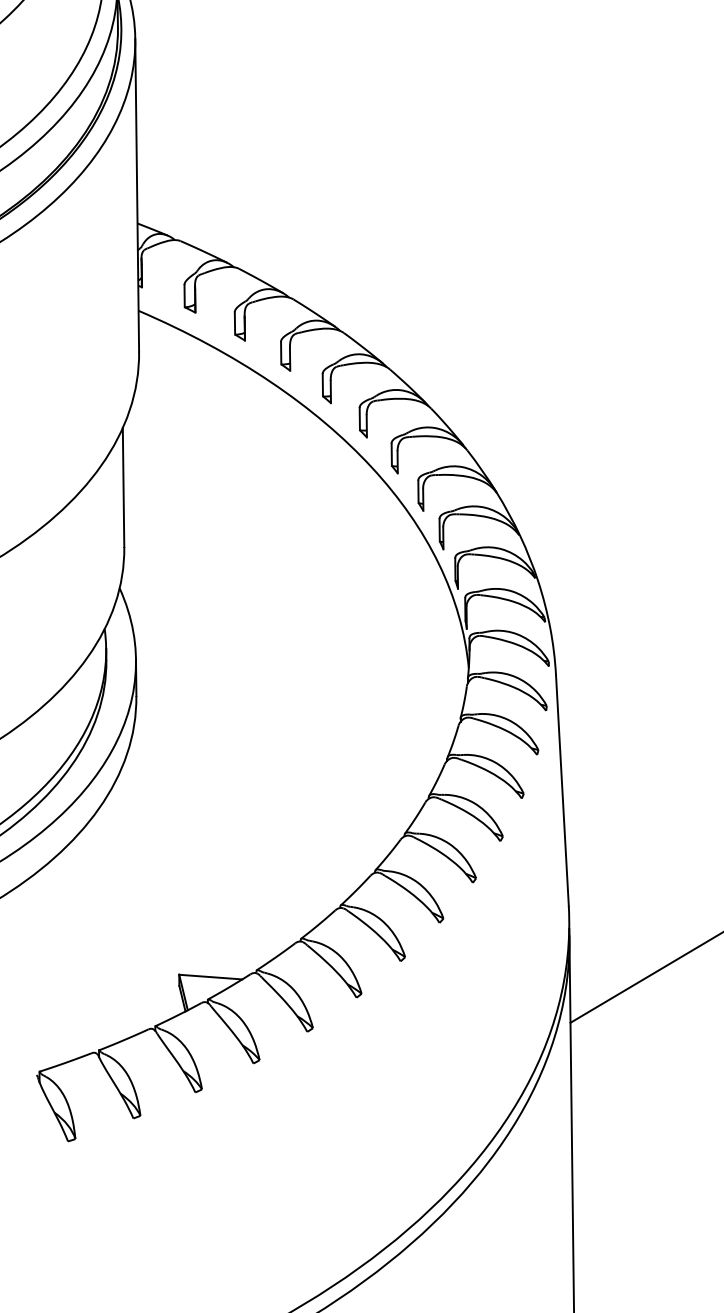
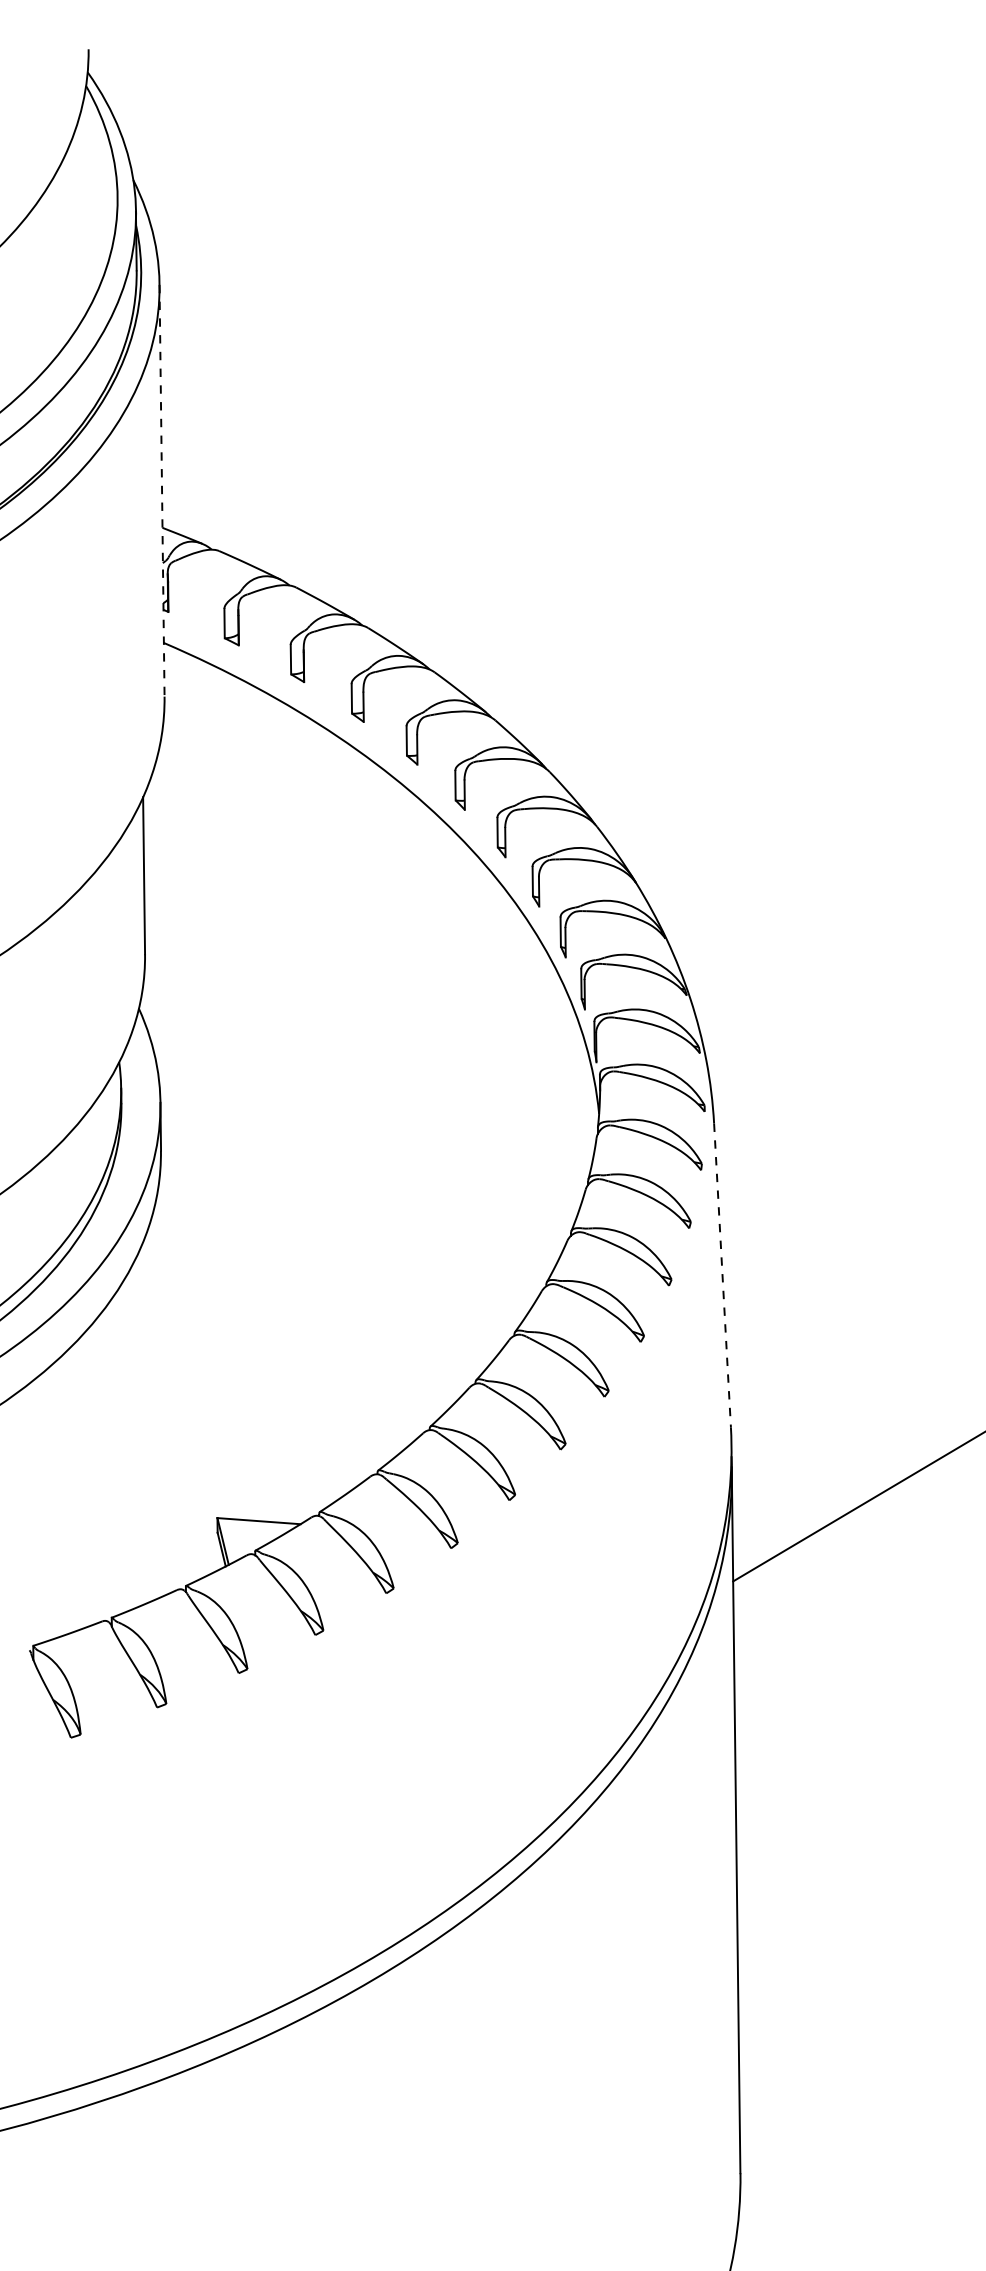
line: (137, 195) -> (162, 490), solid -> dashed
line: (562, 790) -> (722, 1275), solid -> dashed

